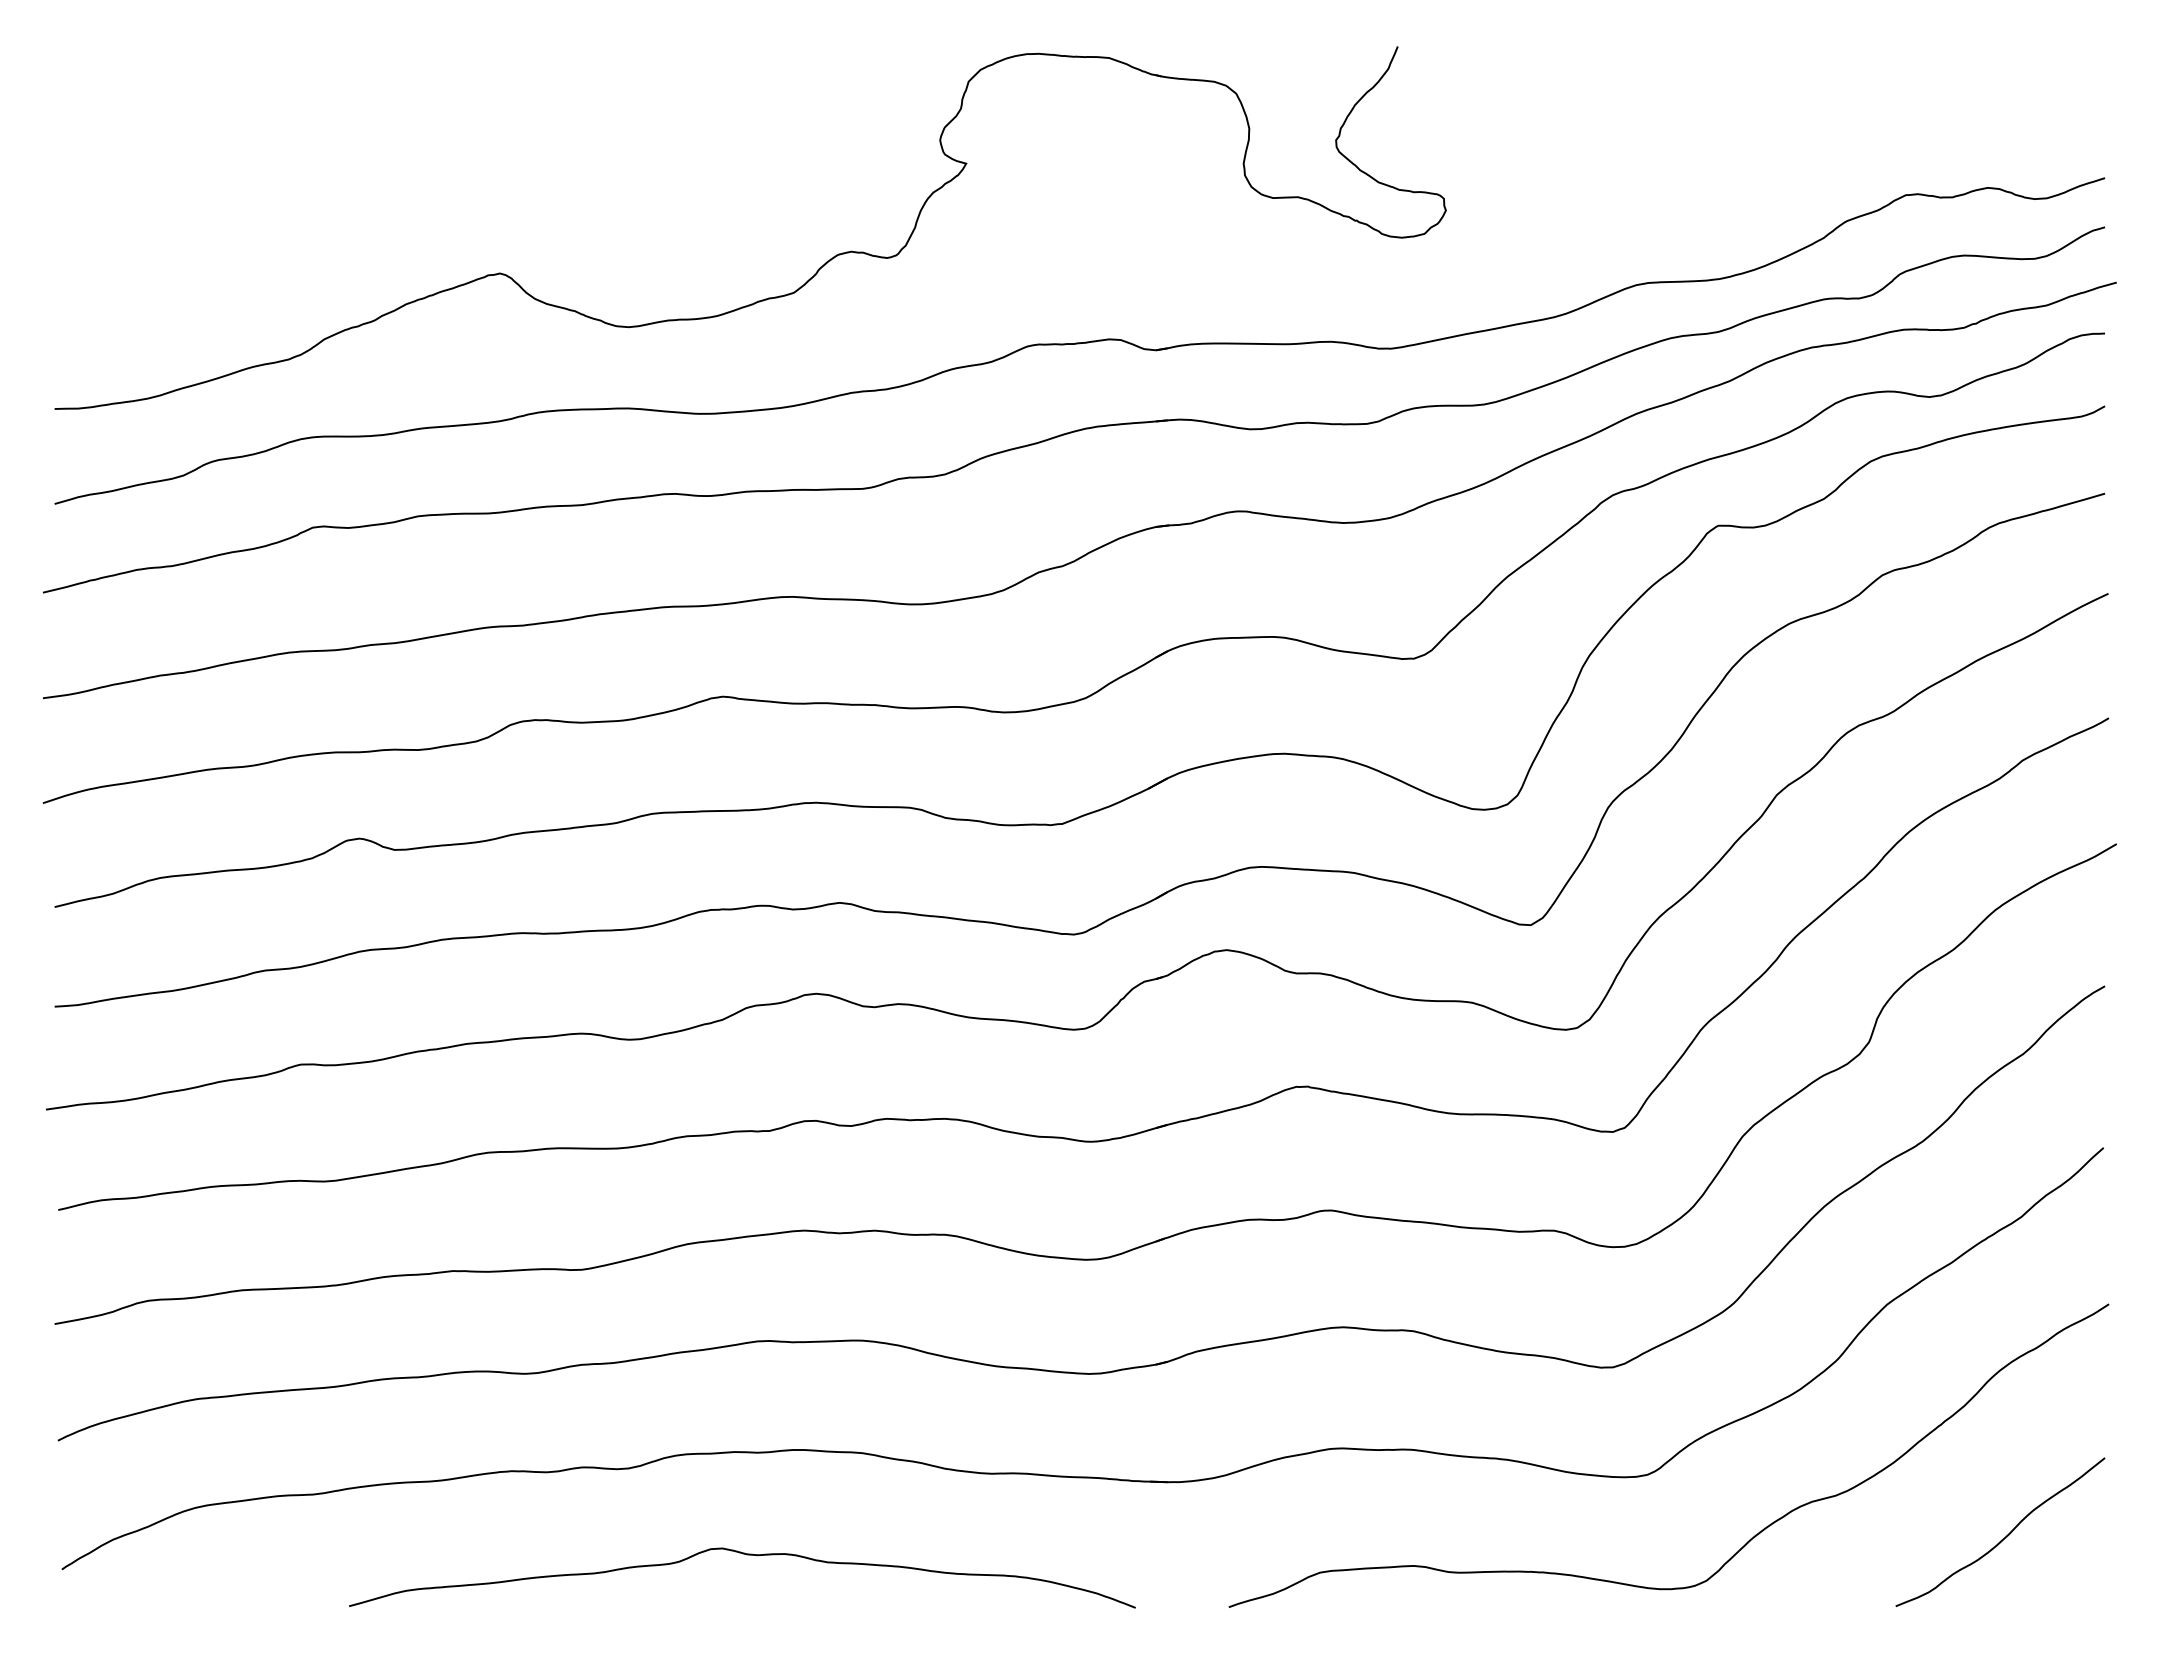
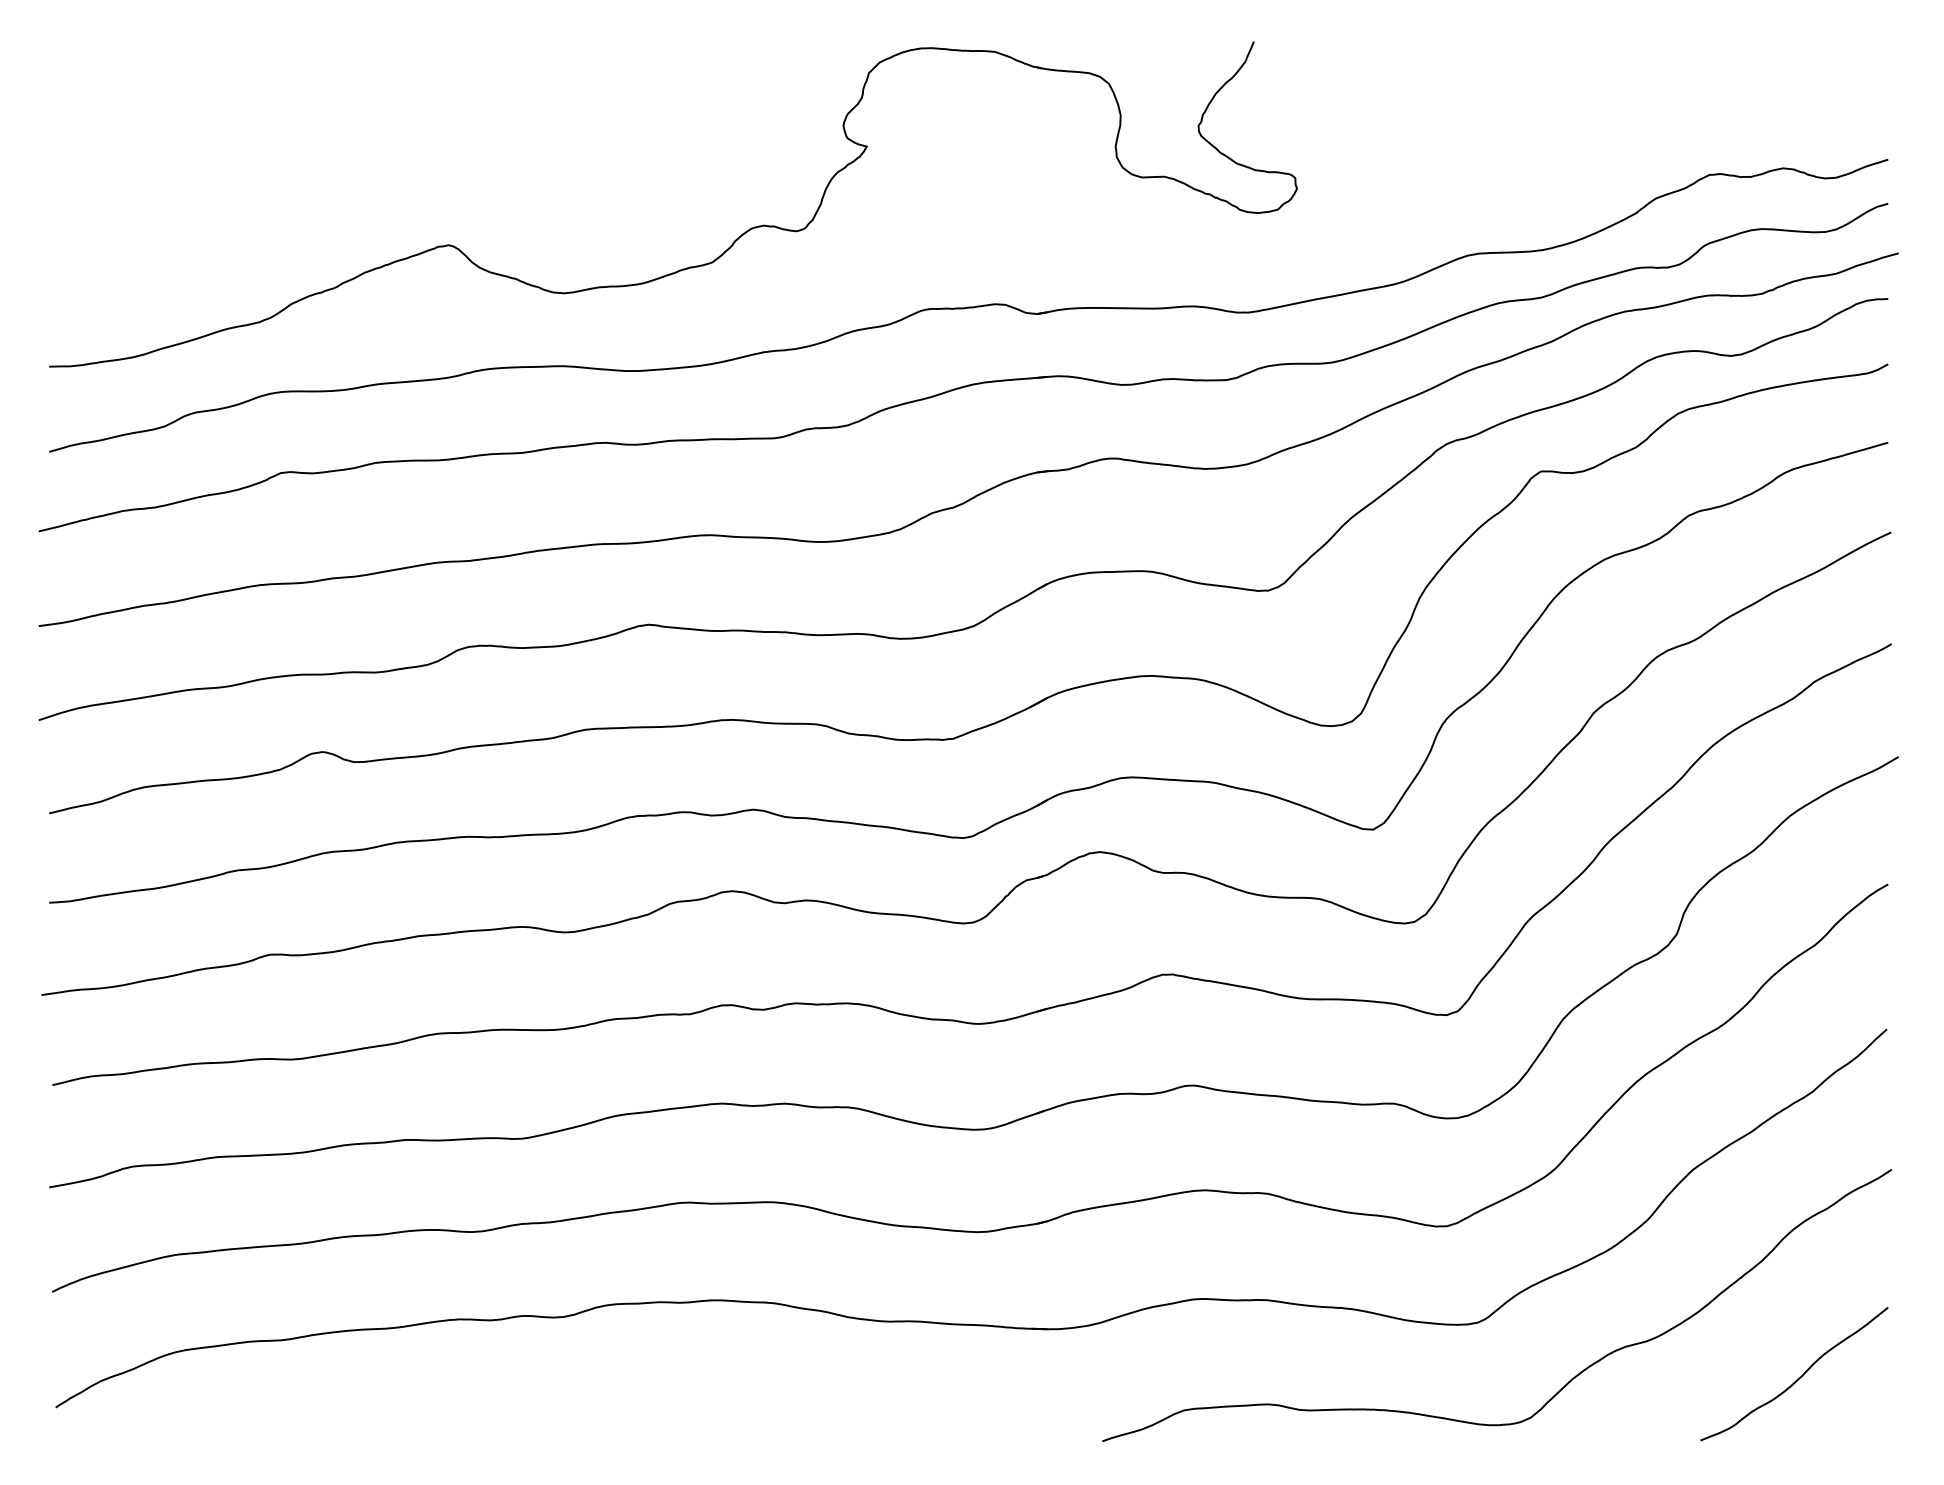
curve: (746, 1555) -> (669, 1394), removed

